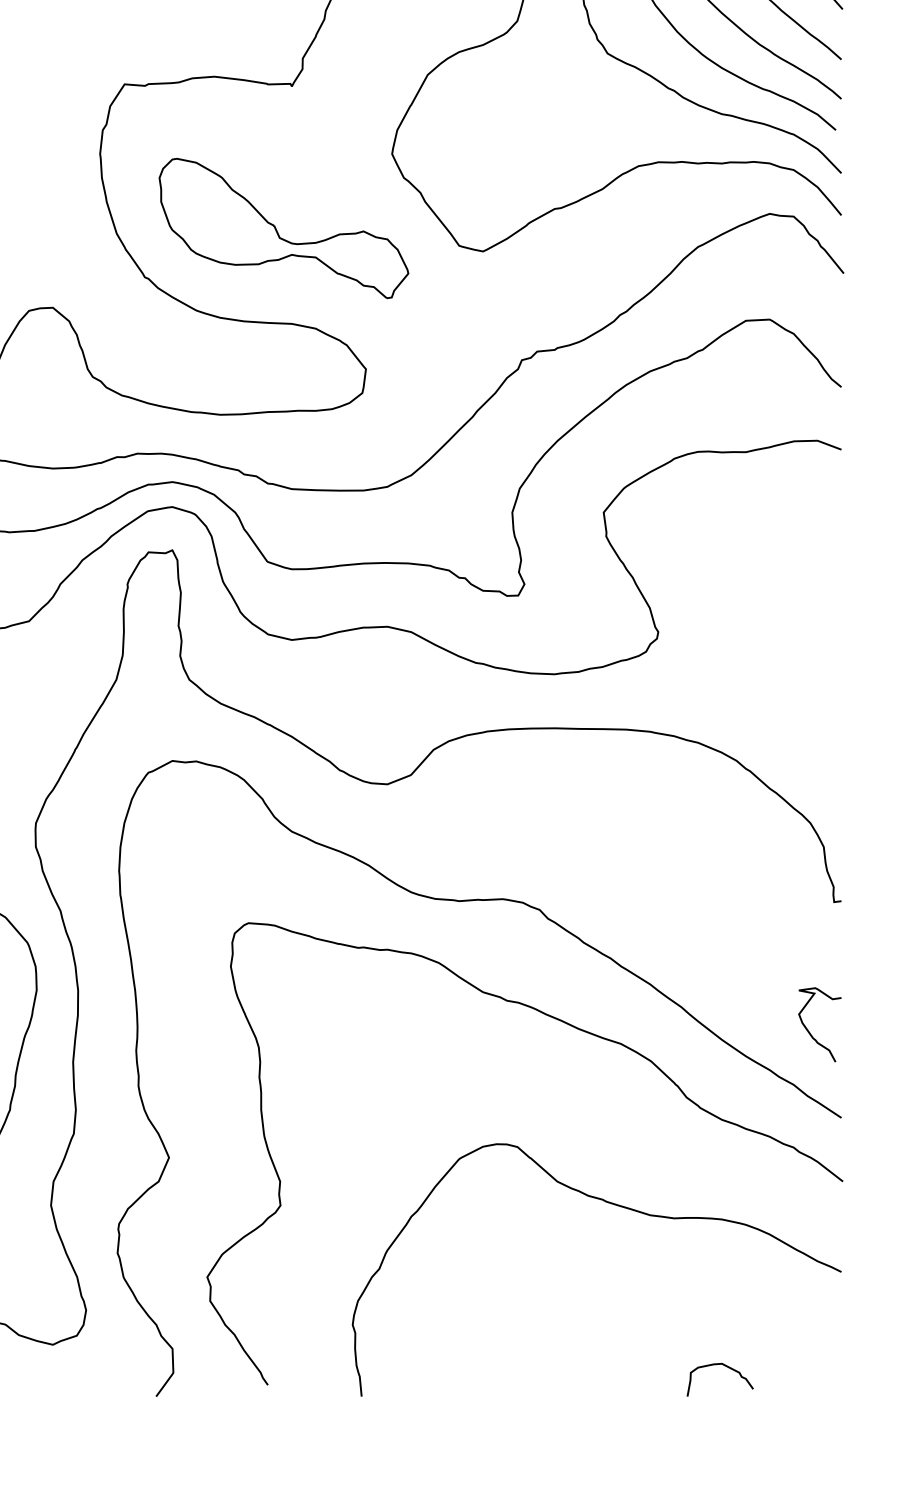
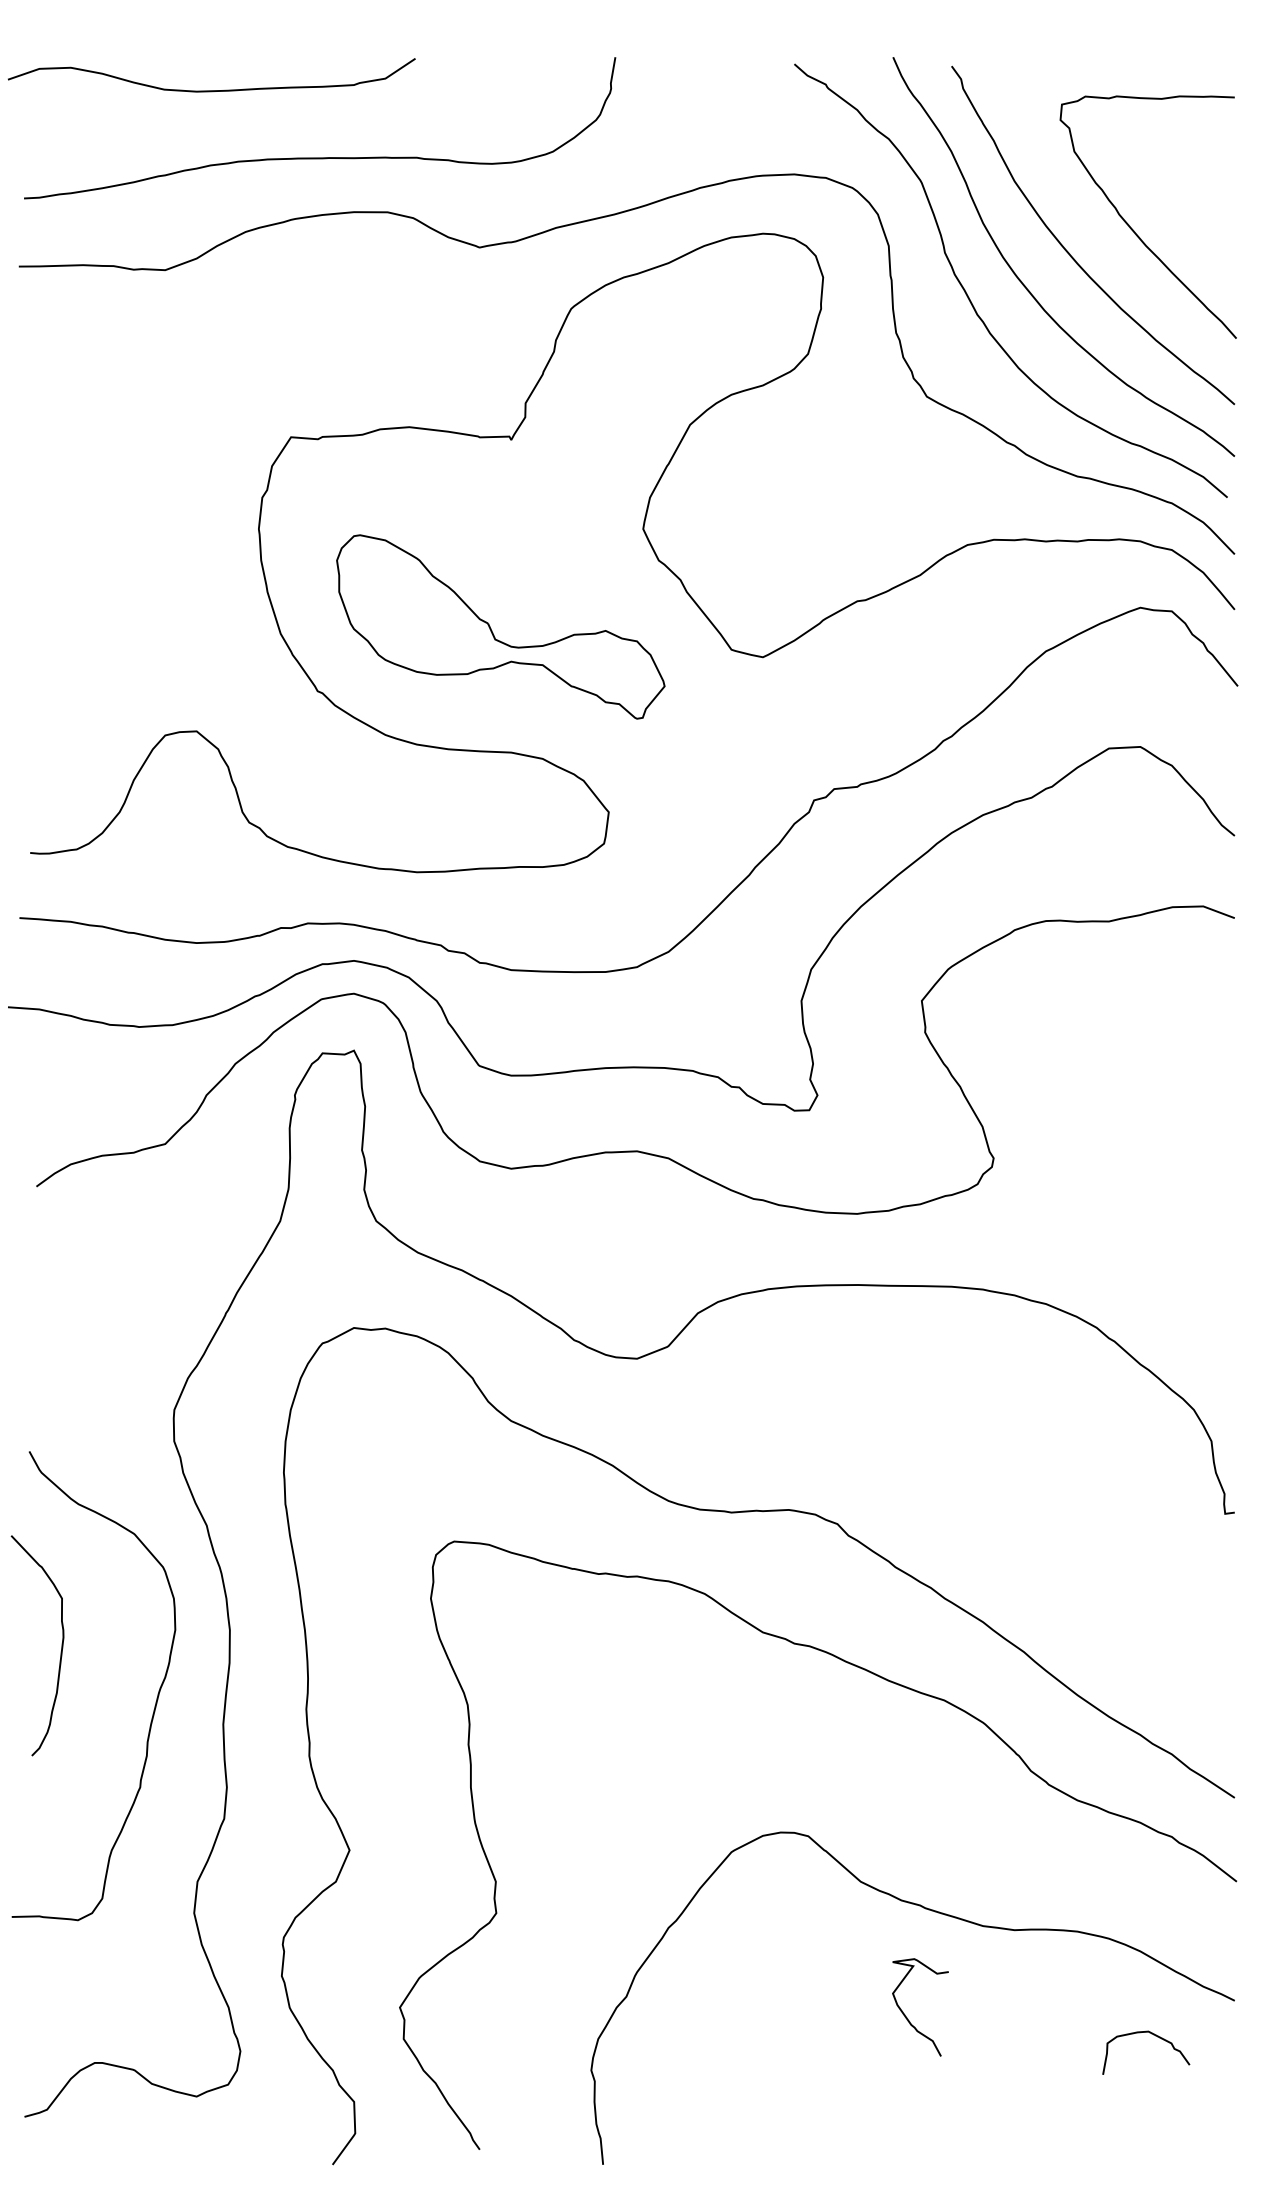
curve: (810, 1032) -> (907, 2017), moved
curve: (727, 1367) -> (1155, 2036), moved

